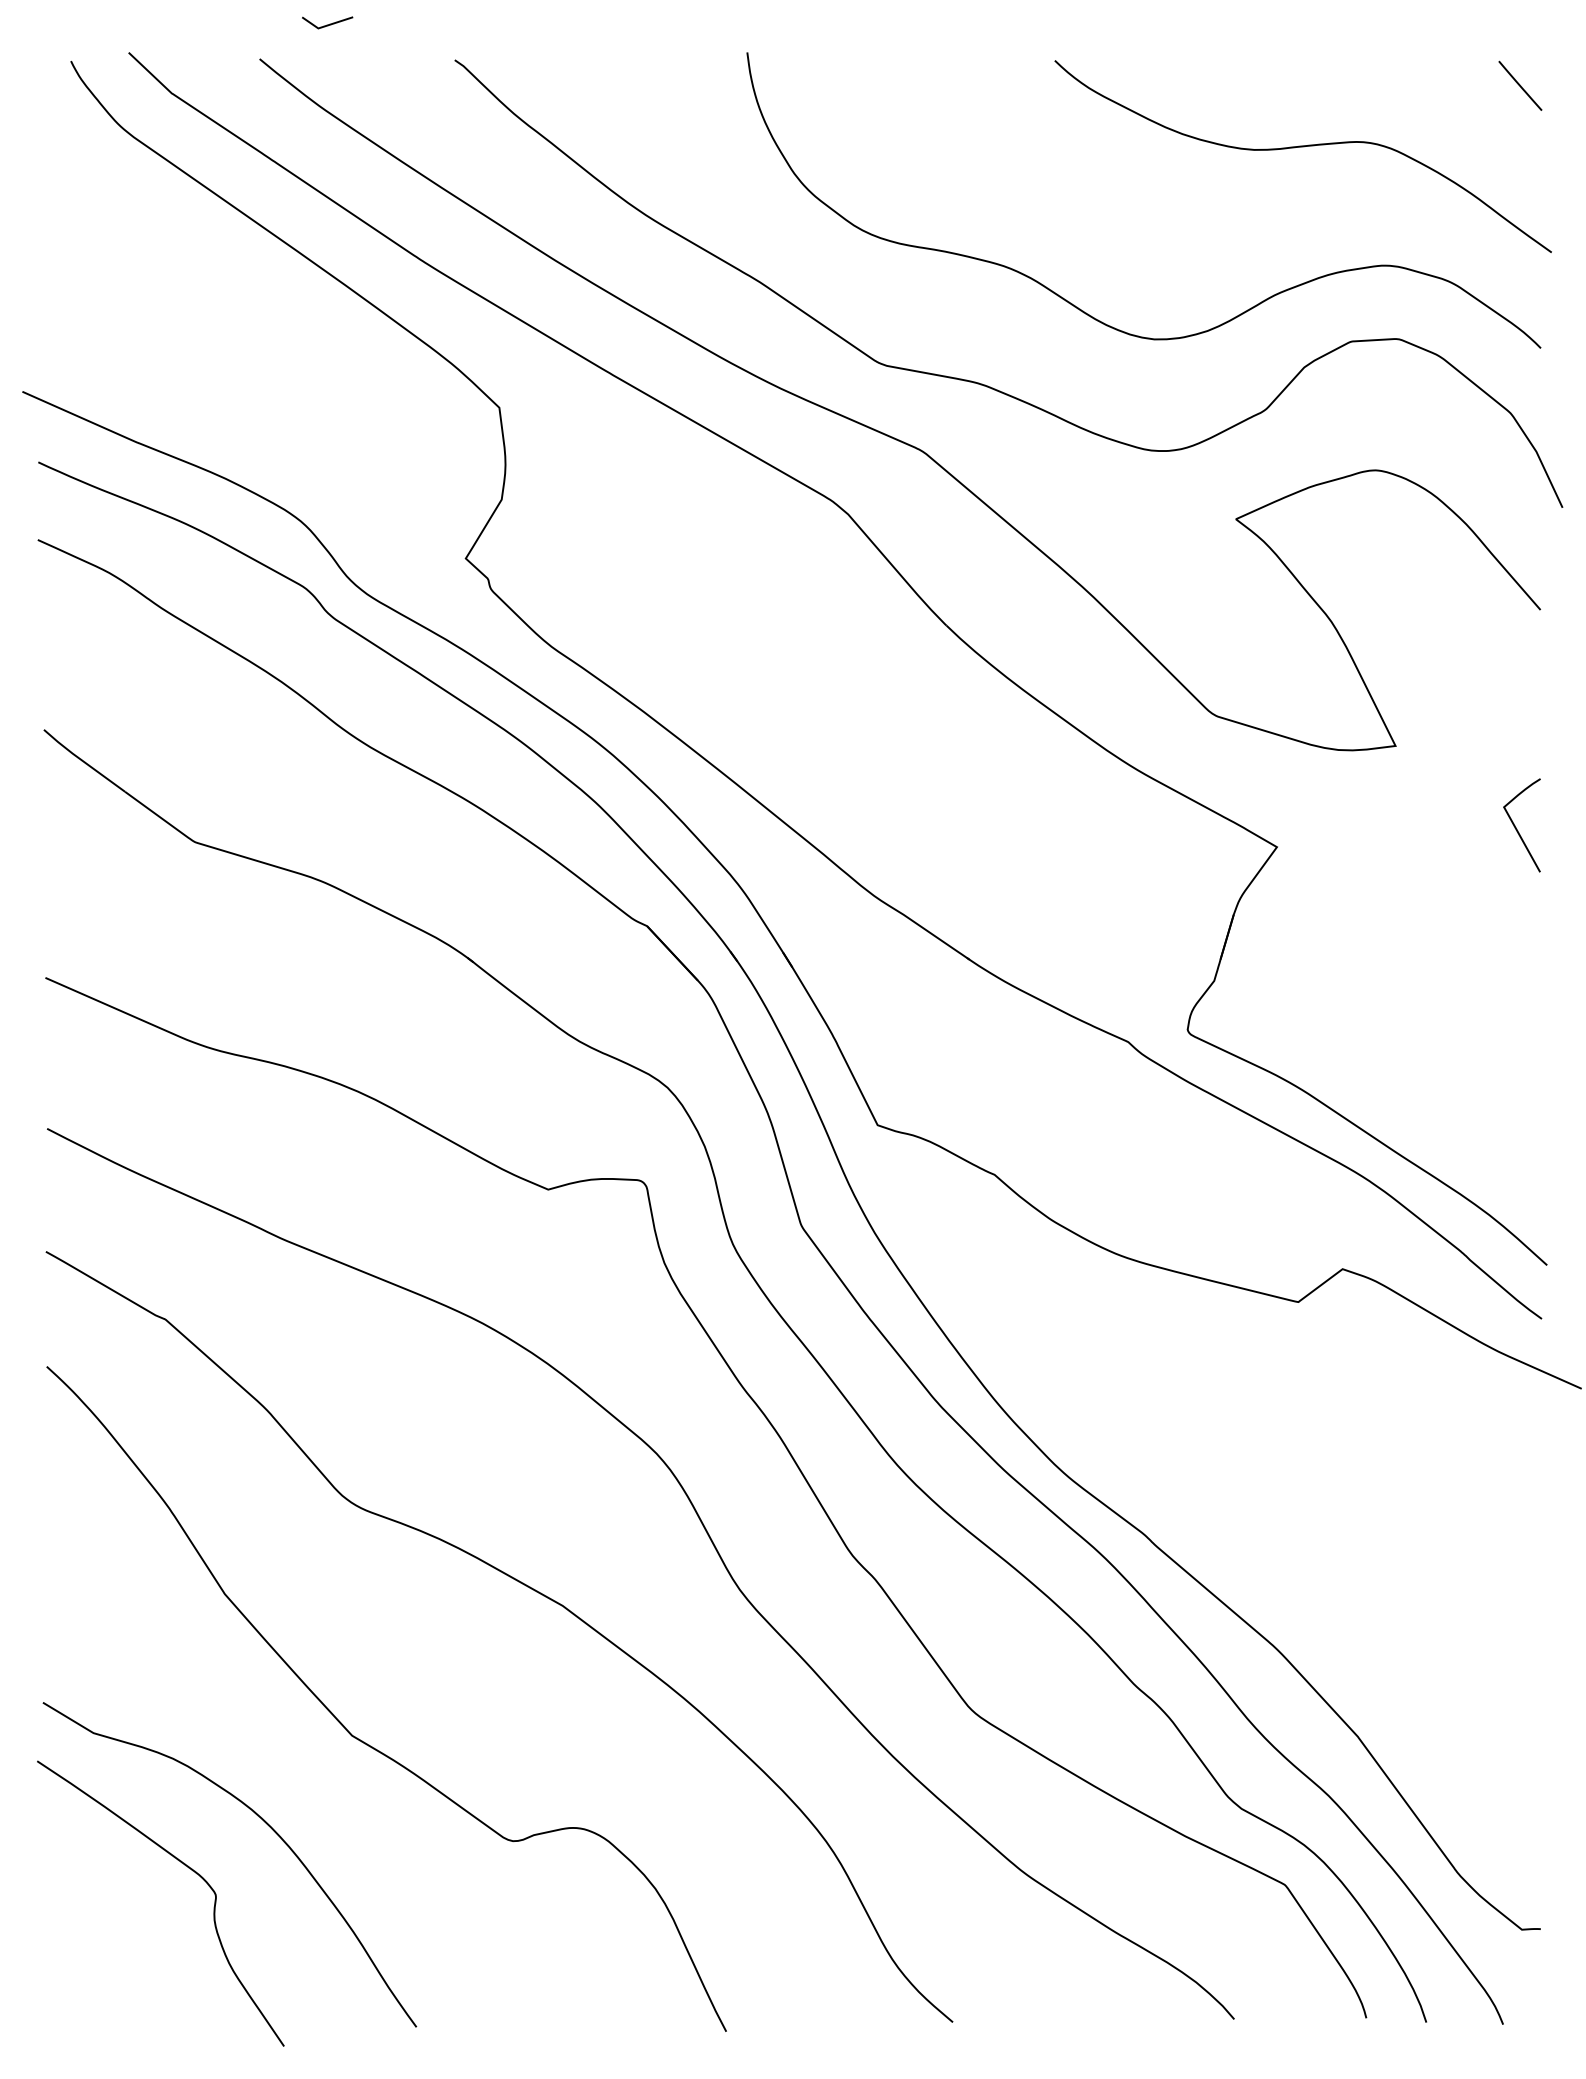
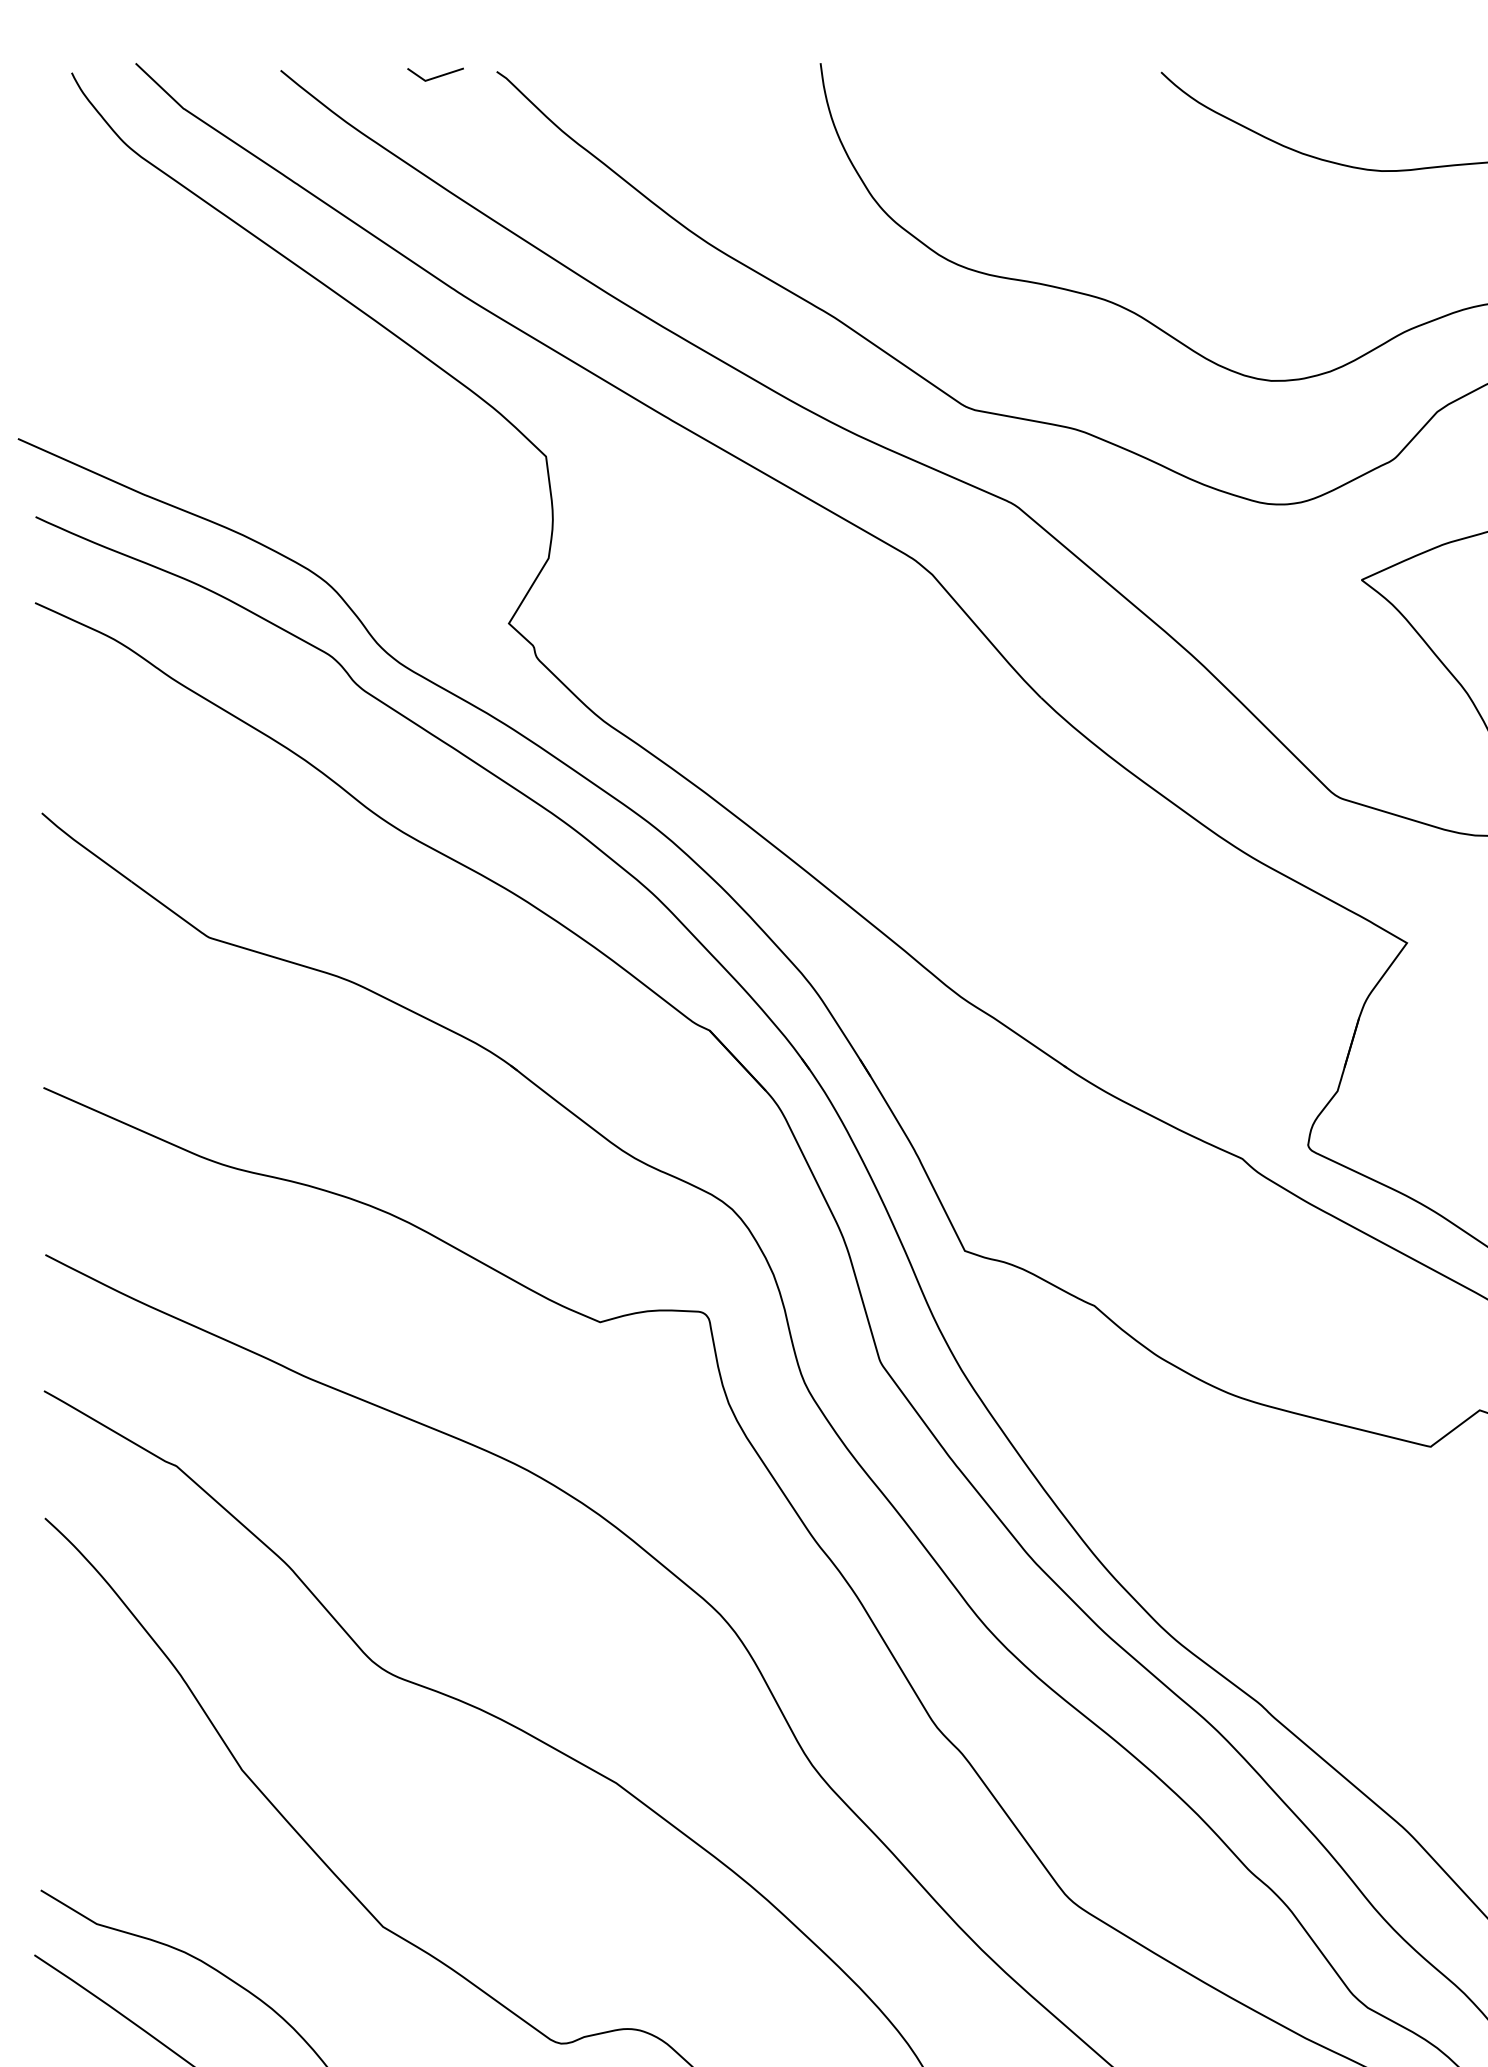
line: (327, 24) -> (435, 76), moved

